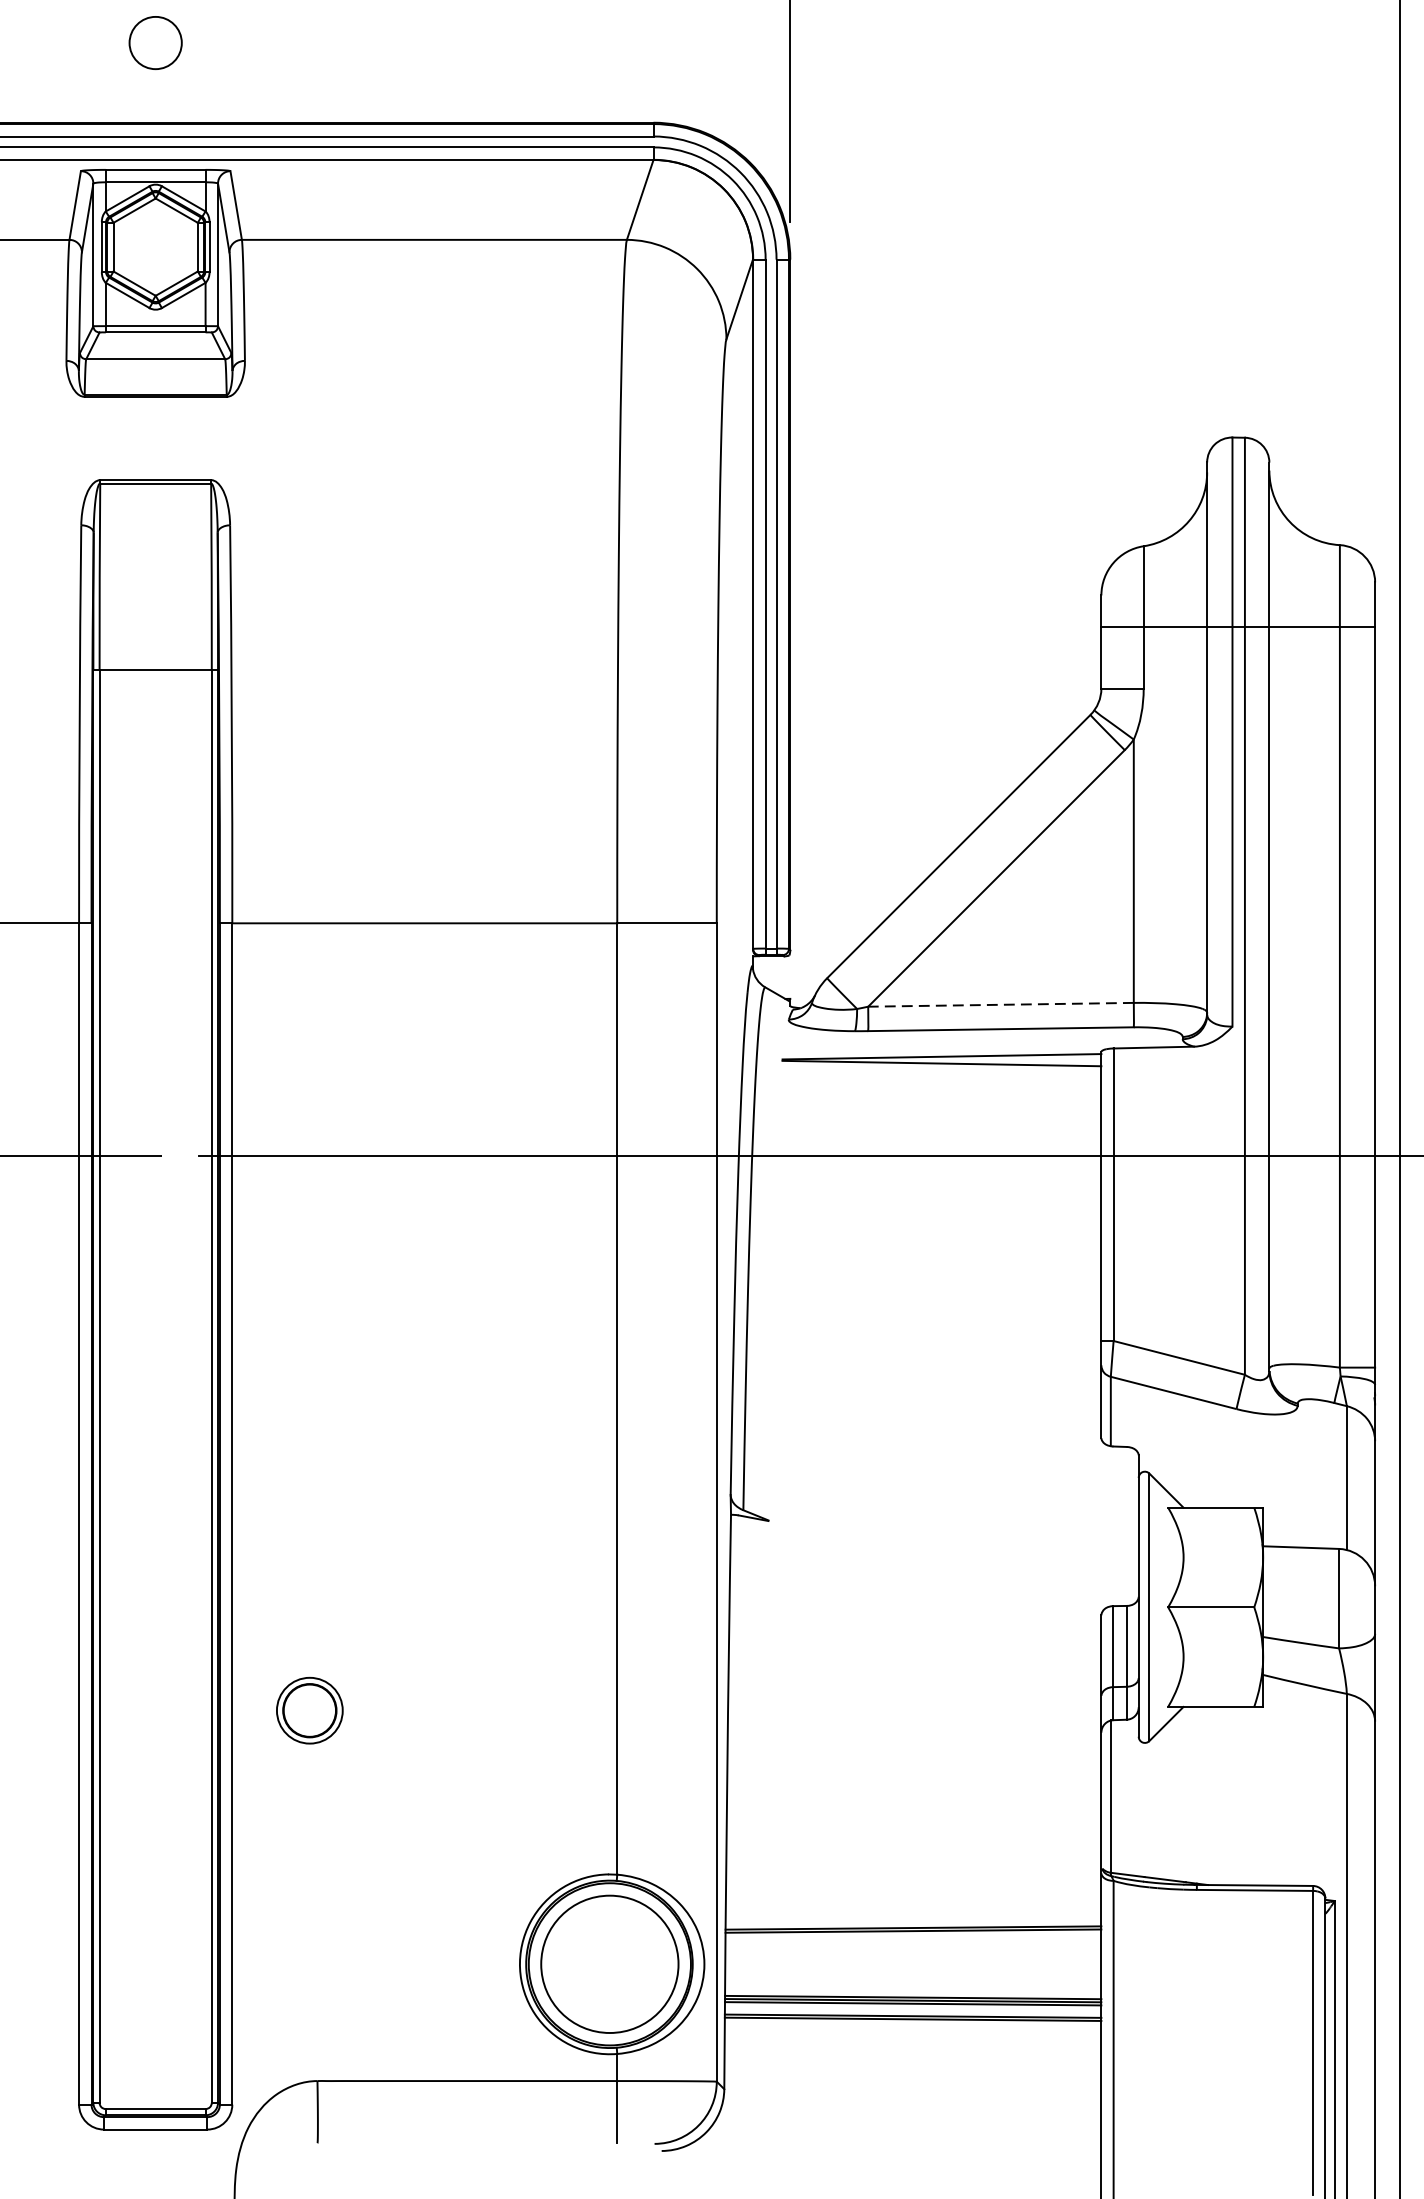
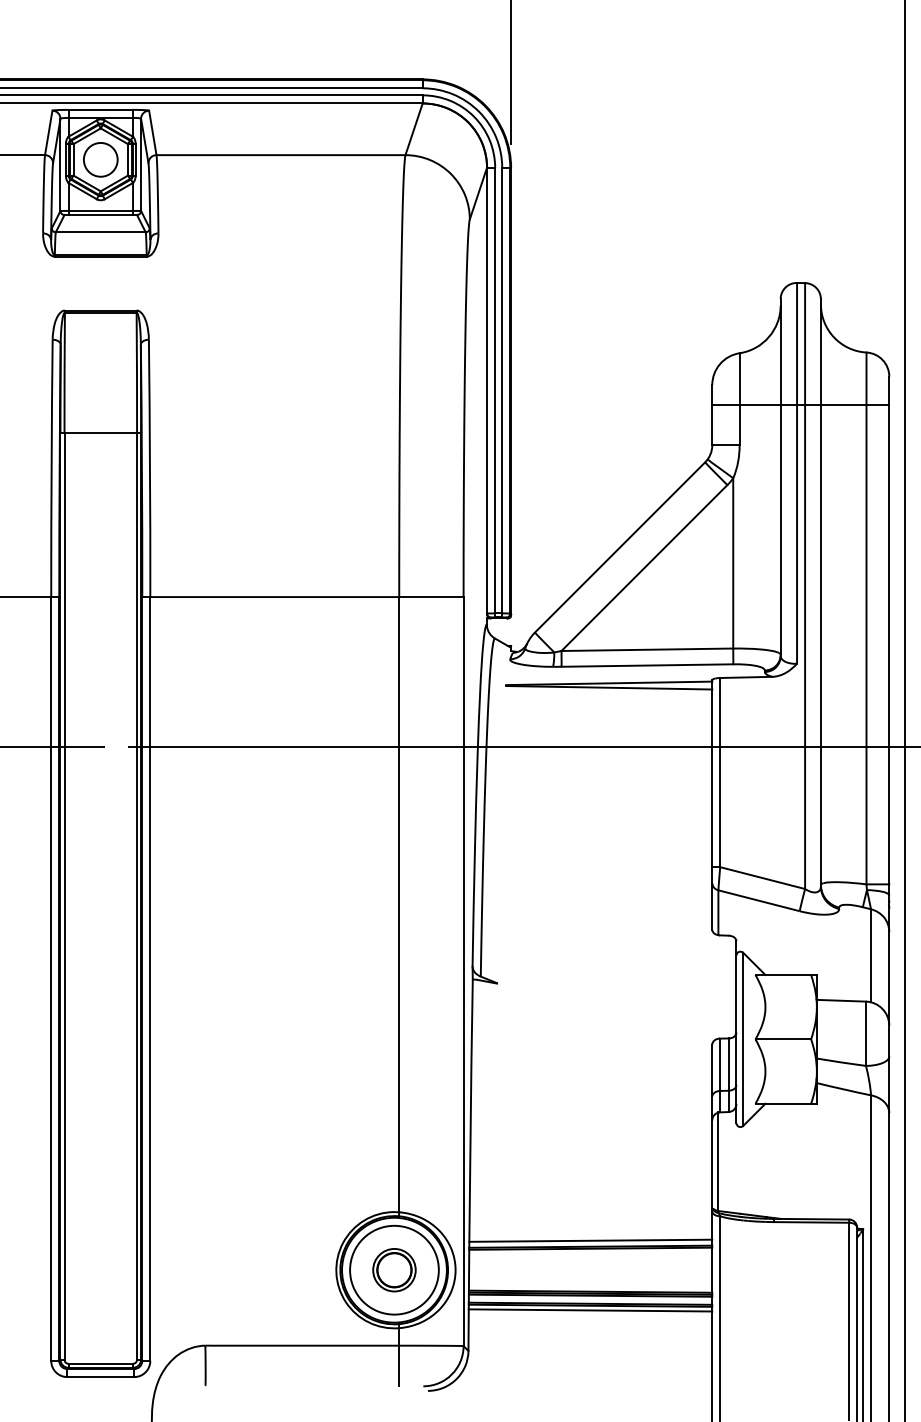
circle: (155, 42) -> (100, 159), moved
line: (1001, 1004) -> (647, 649), dashed -> solid
part: (309, 1711) -> (394, 1270), moved
line: (913, 1918) -> (590, 1240), added
line: (913, 2026) -> (590, 1310), added

